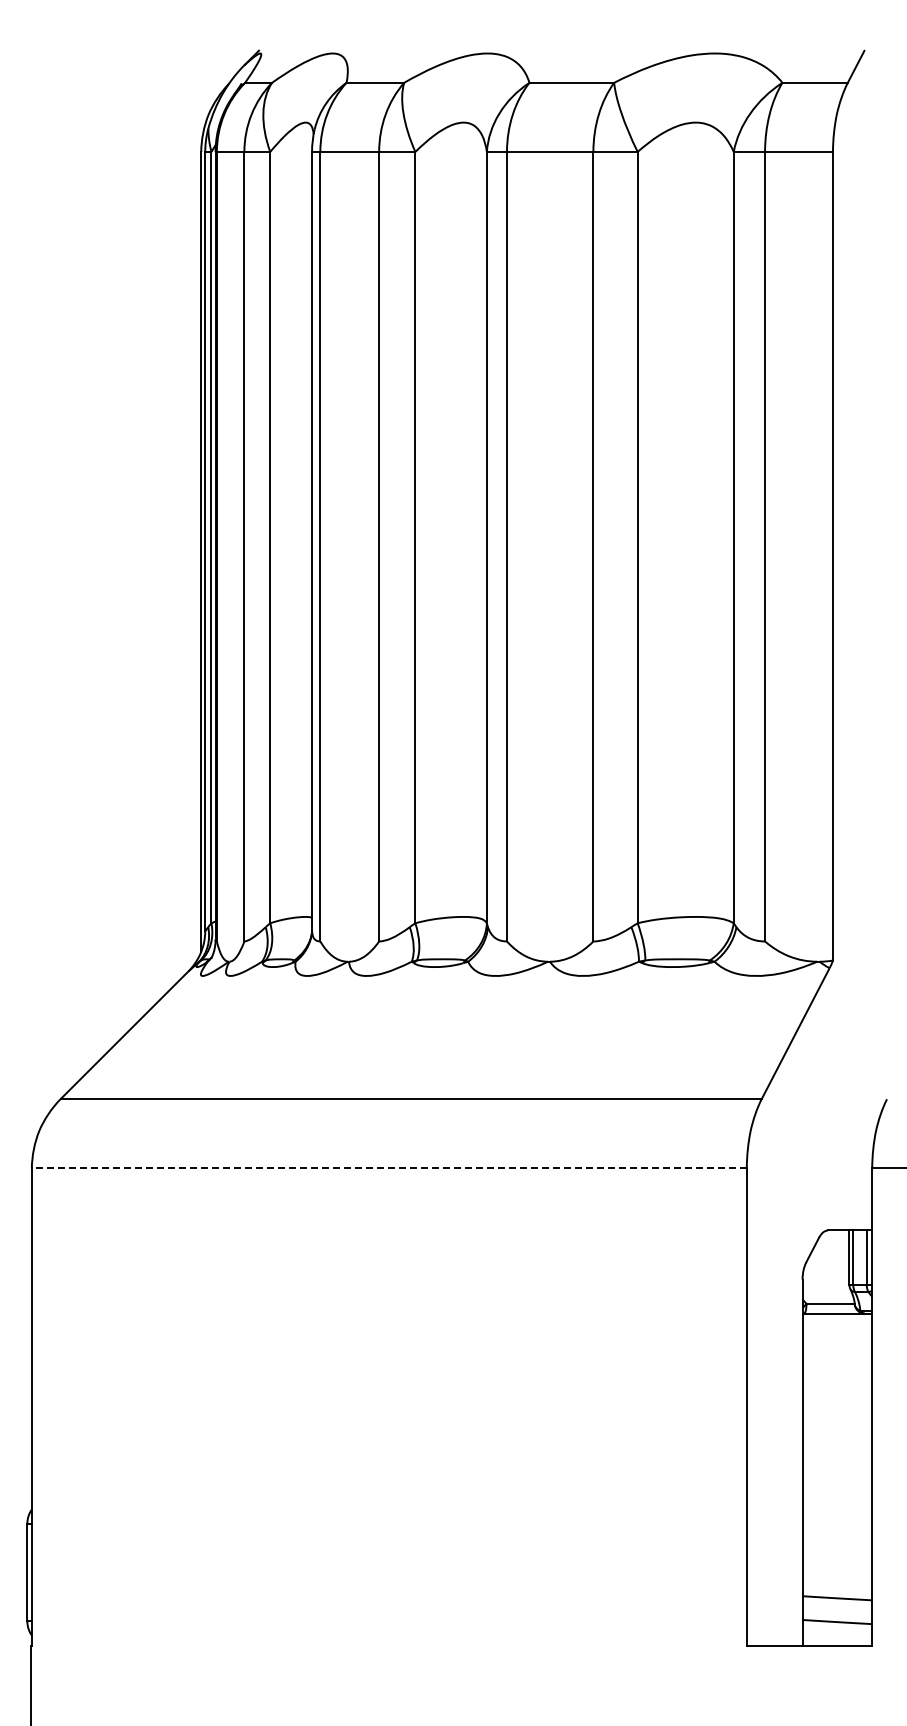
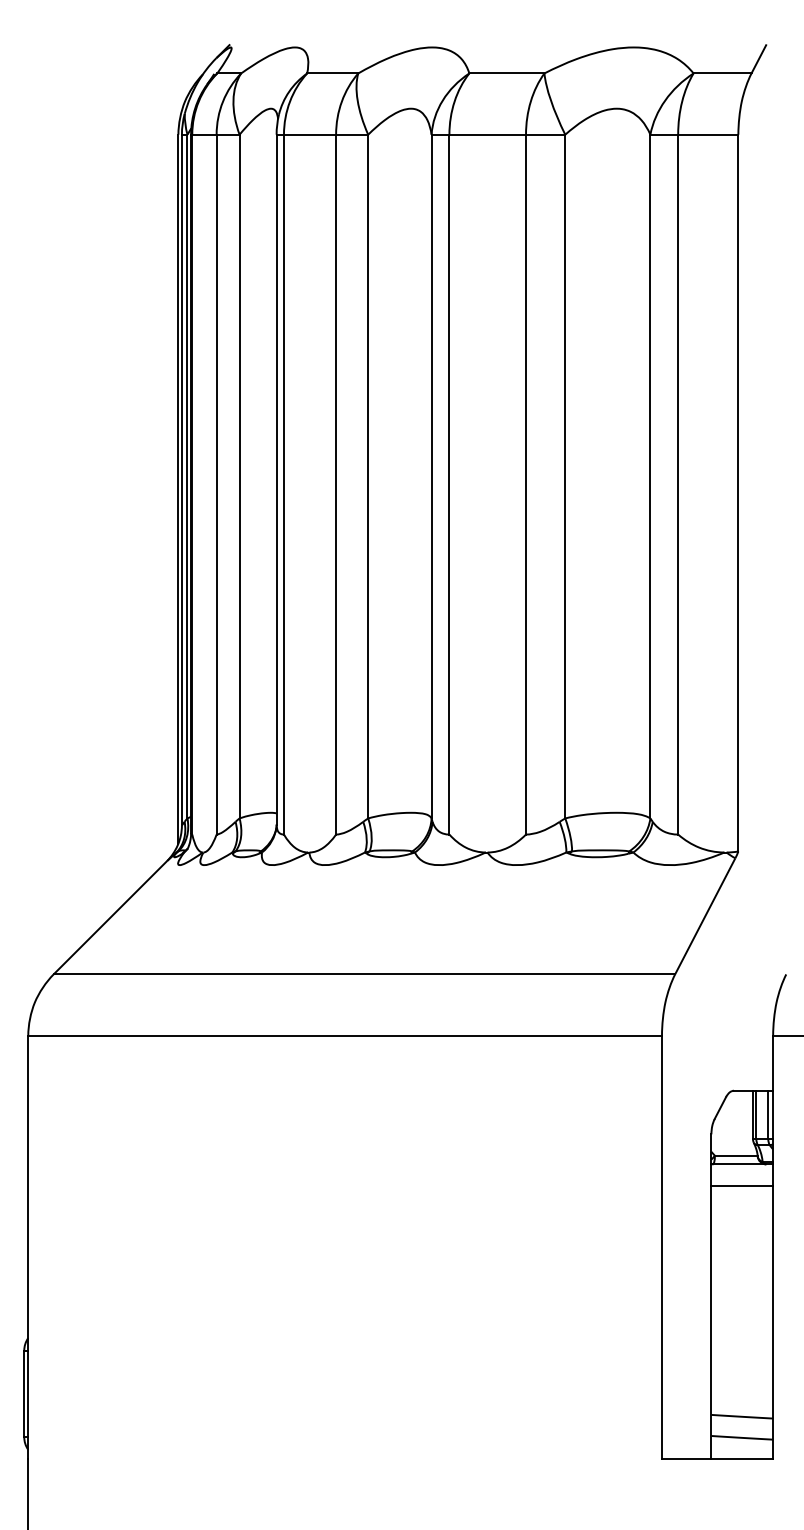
line: (388, 1168) -> (344, 1035), dashed -> solid
line: (837, 1337) -> (742, 1185), added

